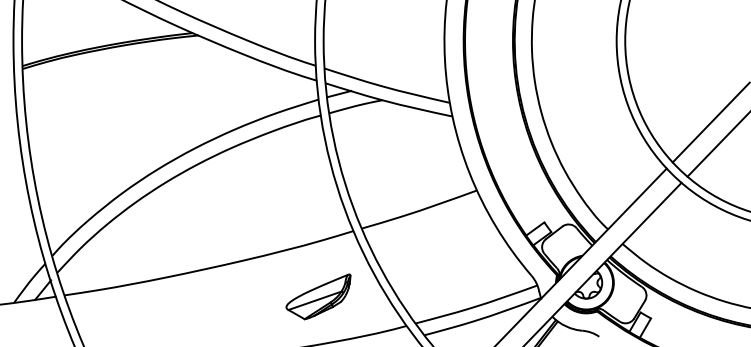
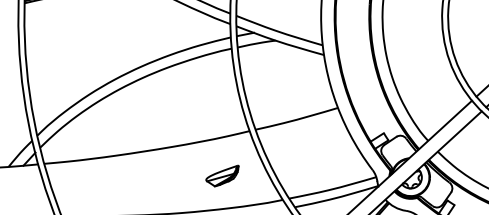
part: (318, 296) -> (222, 175), size x0.7

